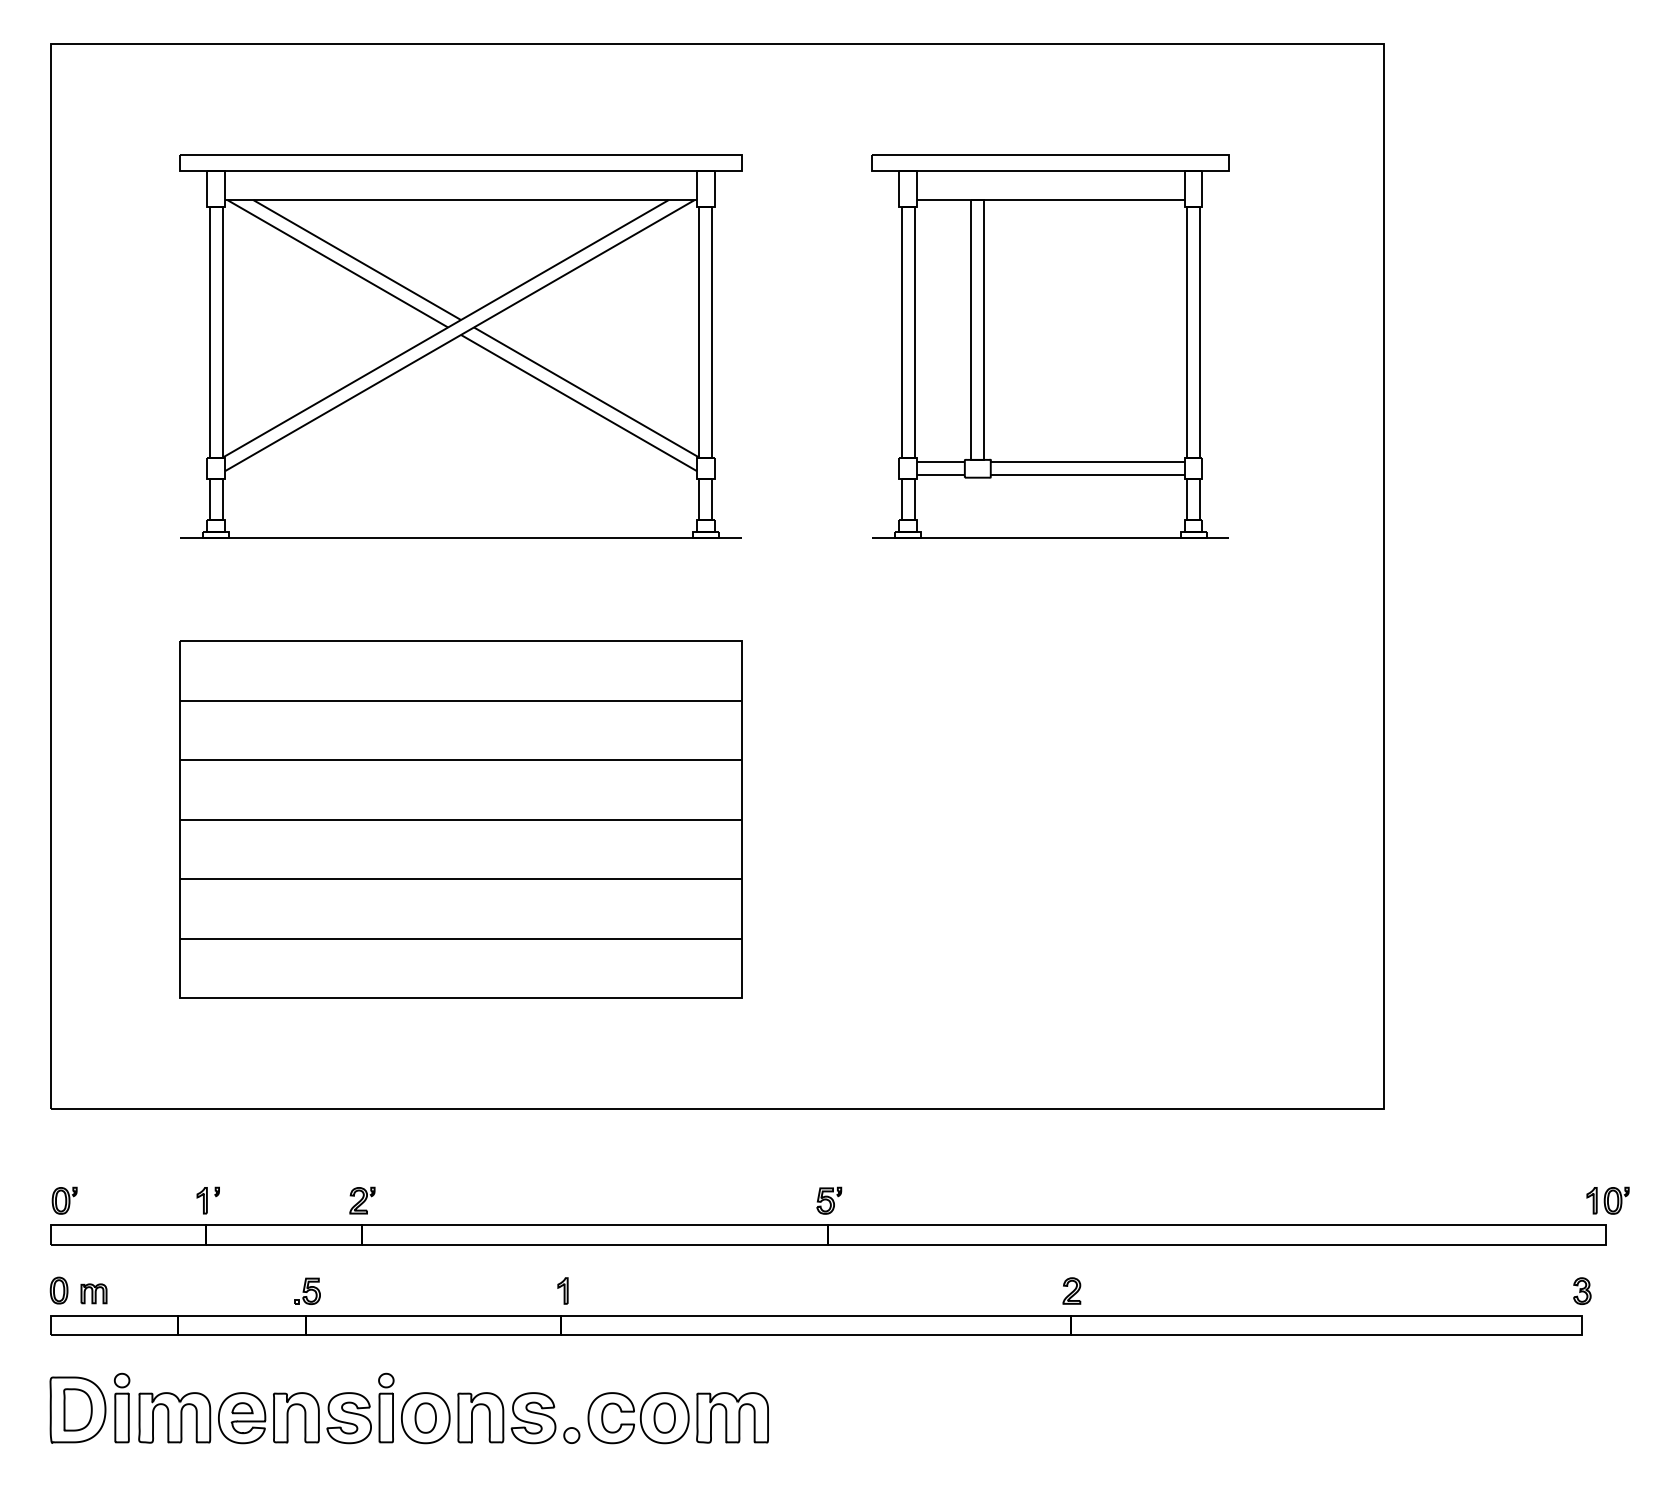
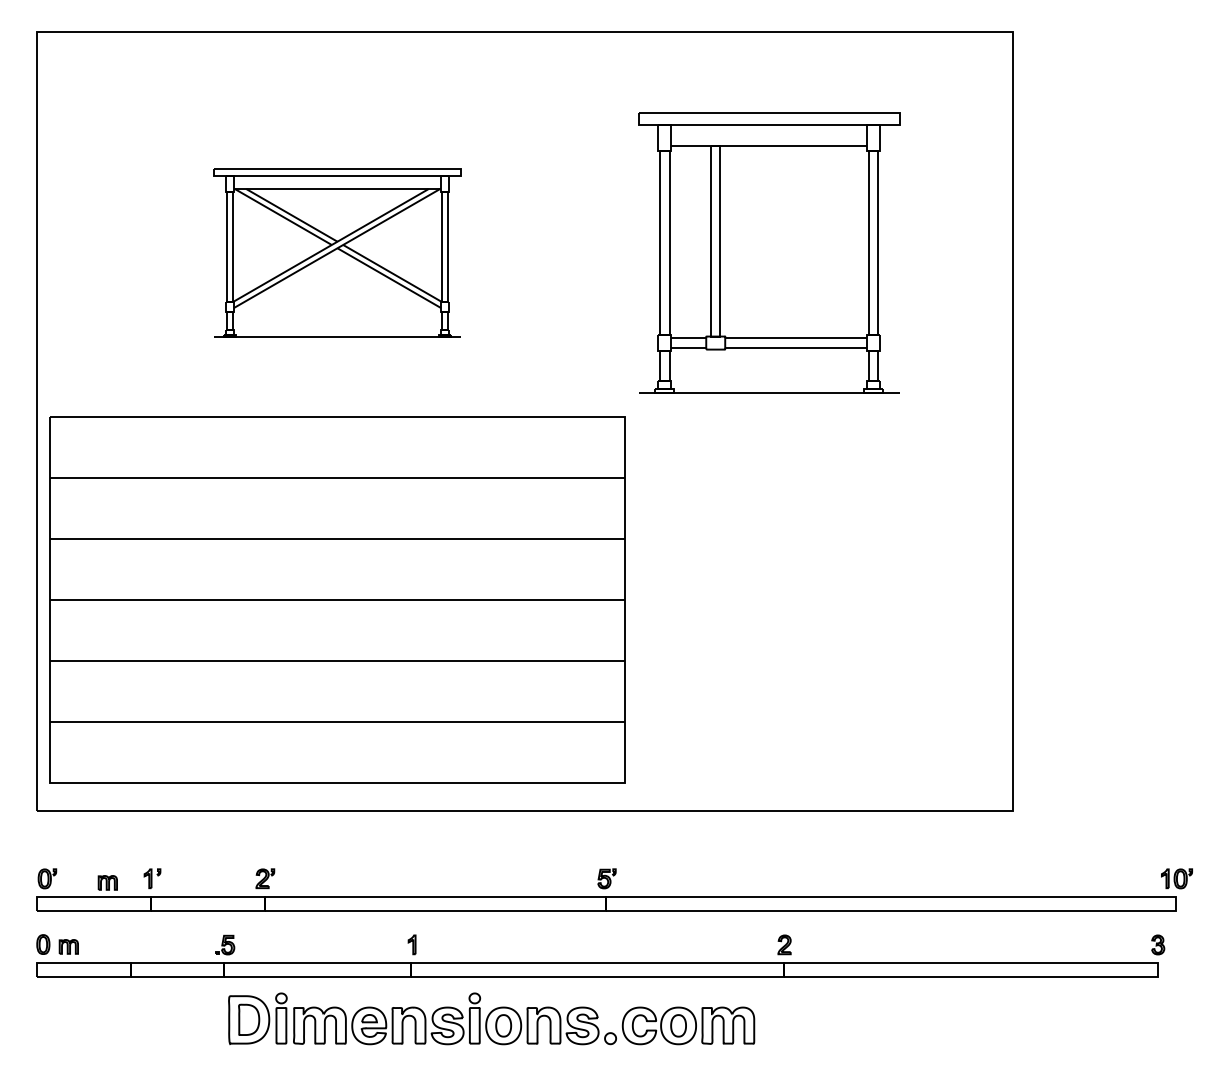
part: (461, 345) -> (337, 252), size x0.6
part: (461, 819) -> (337, 599), size x1.4
part: (146, 1205) -> (107, 882), added
part: (409, 1408) -> (491, 1018), moved

